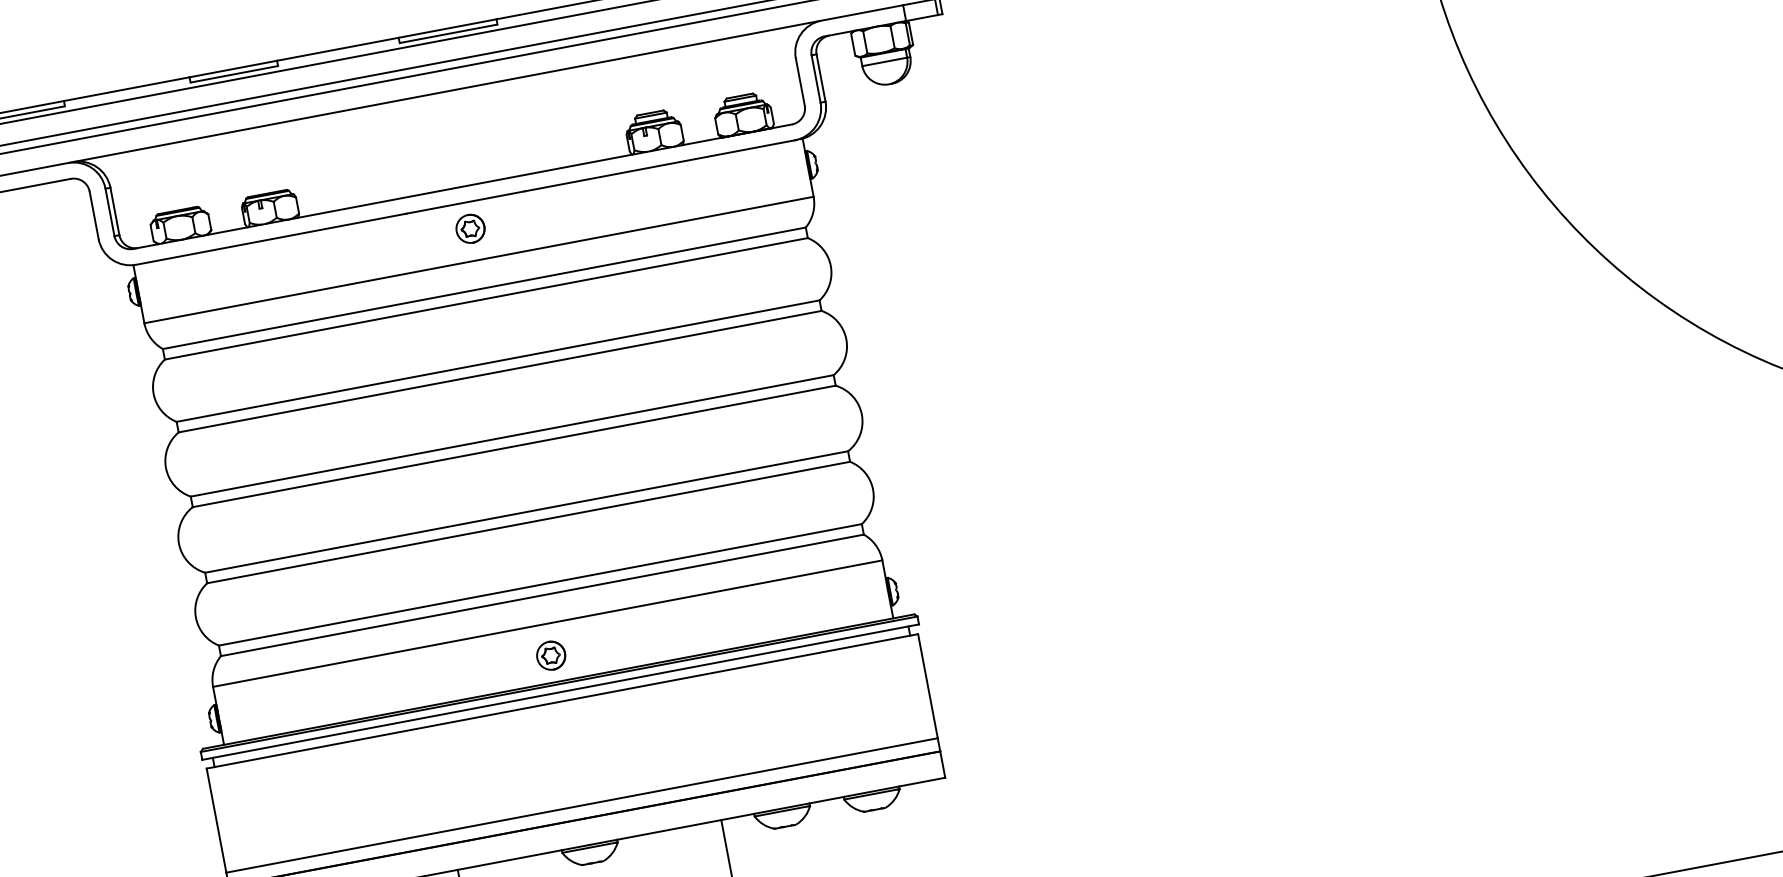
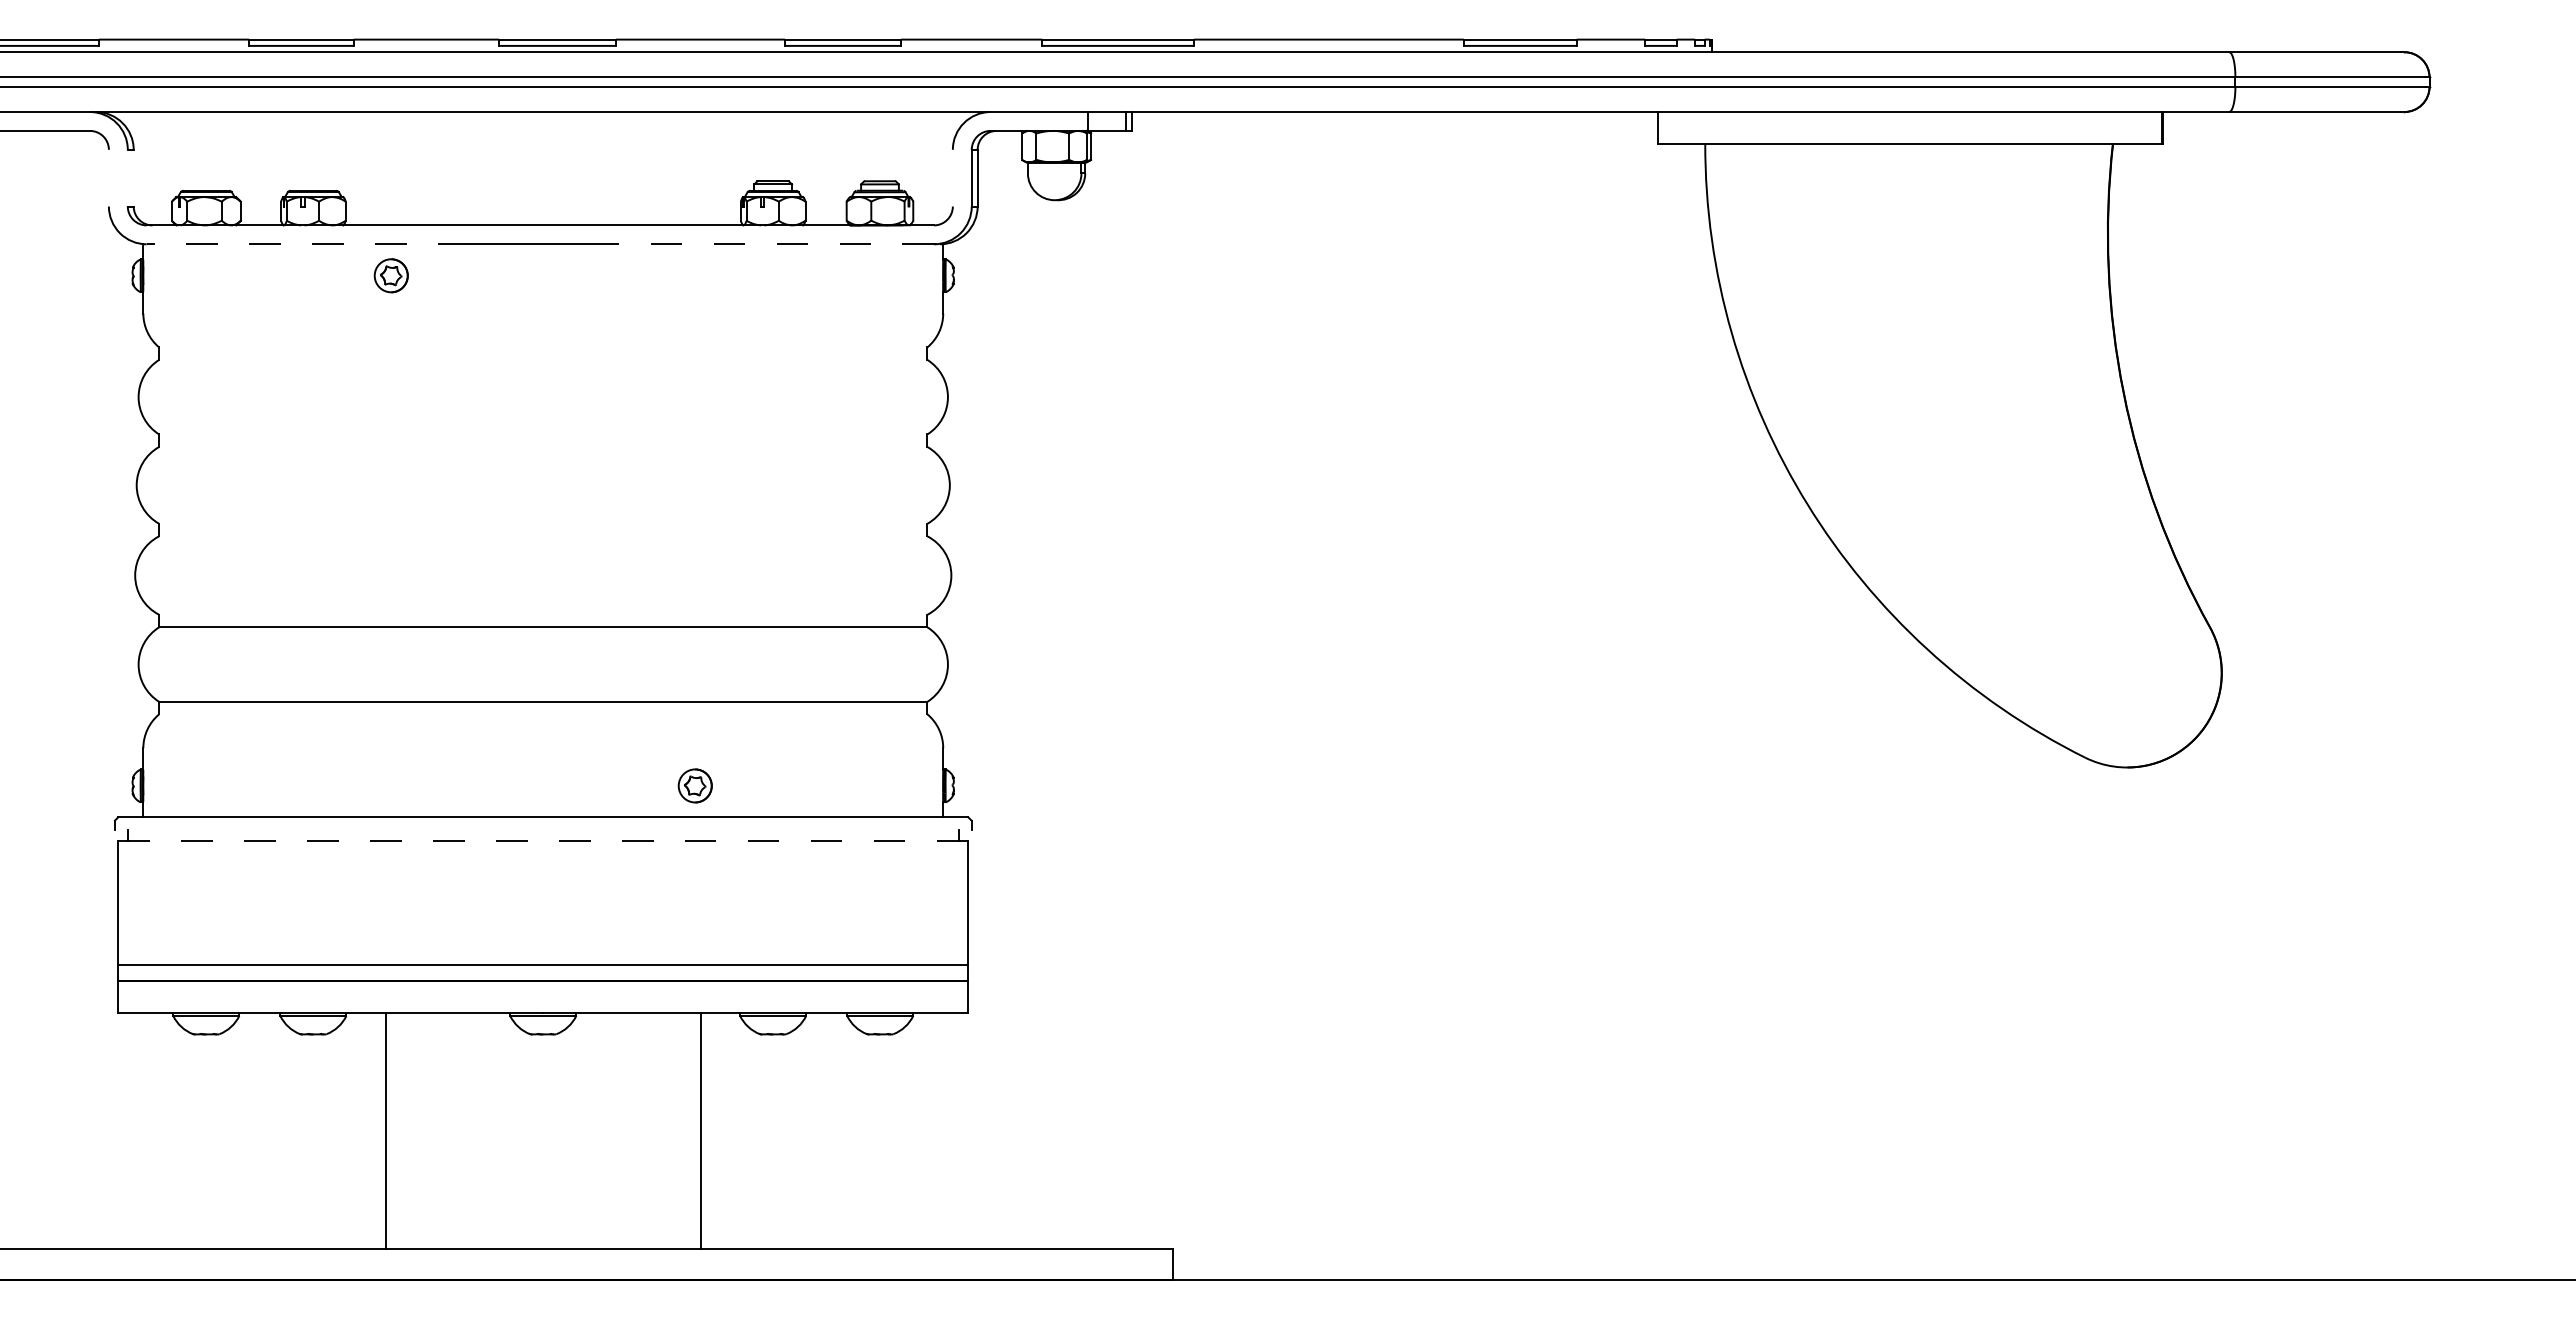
line: (884, 62) -> (1054, 173), removed
line: (799, 81) -> (952, 177), removed
line: (659, 165) -> (772, 244), solid -> dashed
line: (114, 210) -> (133, 177), removed
line: (109, 211) -> (127, 177), removed
line: (93, 214) -> (108, 177), removed
part: (469, 228) -> (390, 275), moved
line: (270, 239) -> (307, 244), solid -> dashed
line: (479, 259) -> (543, 313), removed
line: (484, 288) -> (543, 347), removed
line: (486, 298) -> (543, 359), removed
line: (498, 361) -> (543, 434), removed
line: (500, 372) -> (543, 447), removed
line: (512, 435) -> (543, 523), removed
line: (514, 446) -> (543, 536), removed
line: (526, 511) -> (543, 614), removed
line: (542, 595) -> (543, 714), removed
line: (547, 623) -> (543, 748), removed
part: (550, 655) -> (694, 785), moved
line: (558, 684) -> (542, 820), removed
line: (560, 692) -> (542, 830), removed
line: (561, 701) -> (542, 841), solid -> dashed

